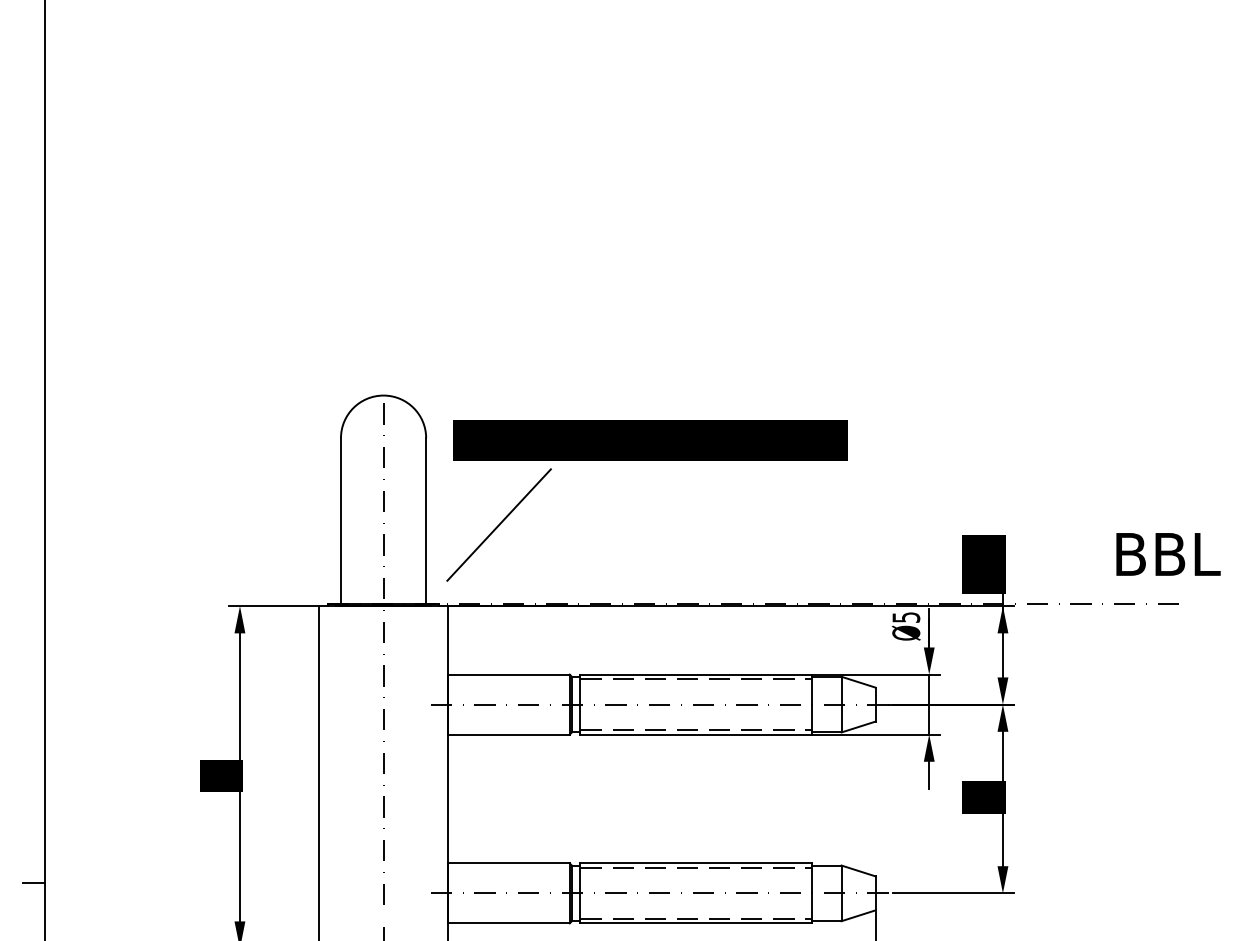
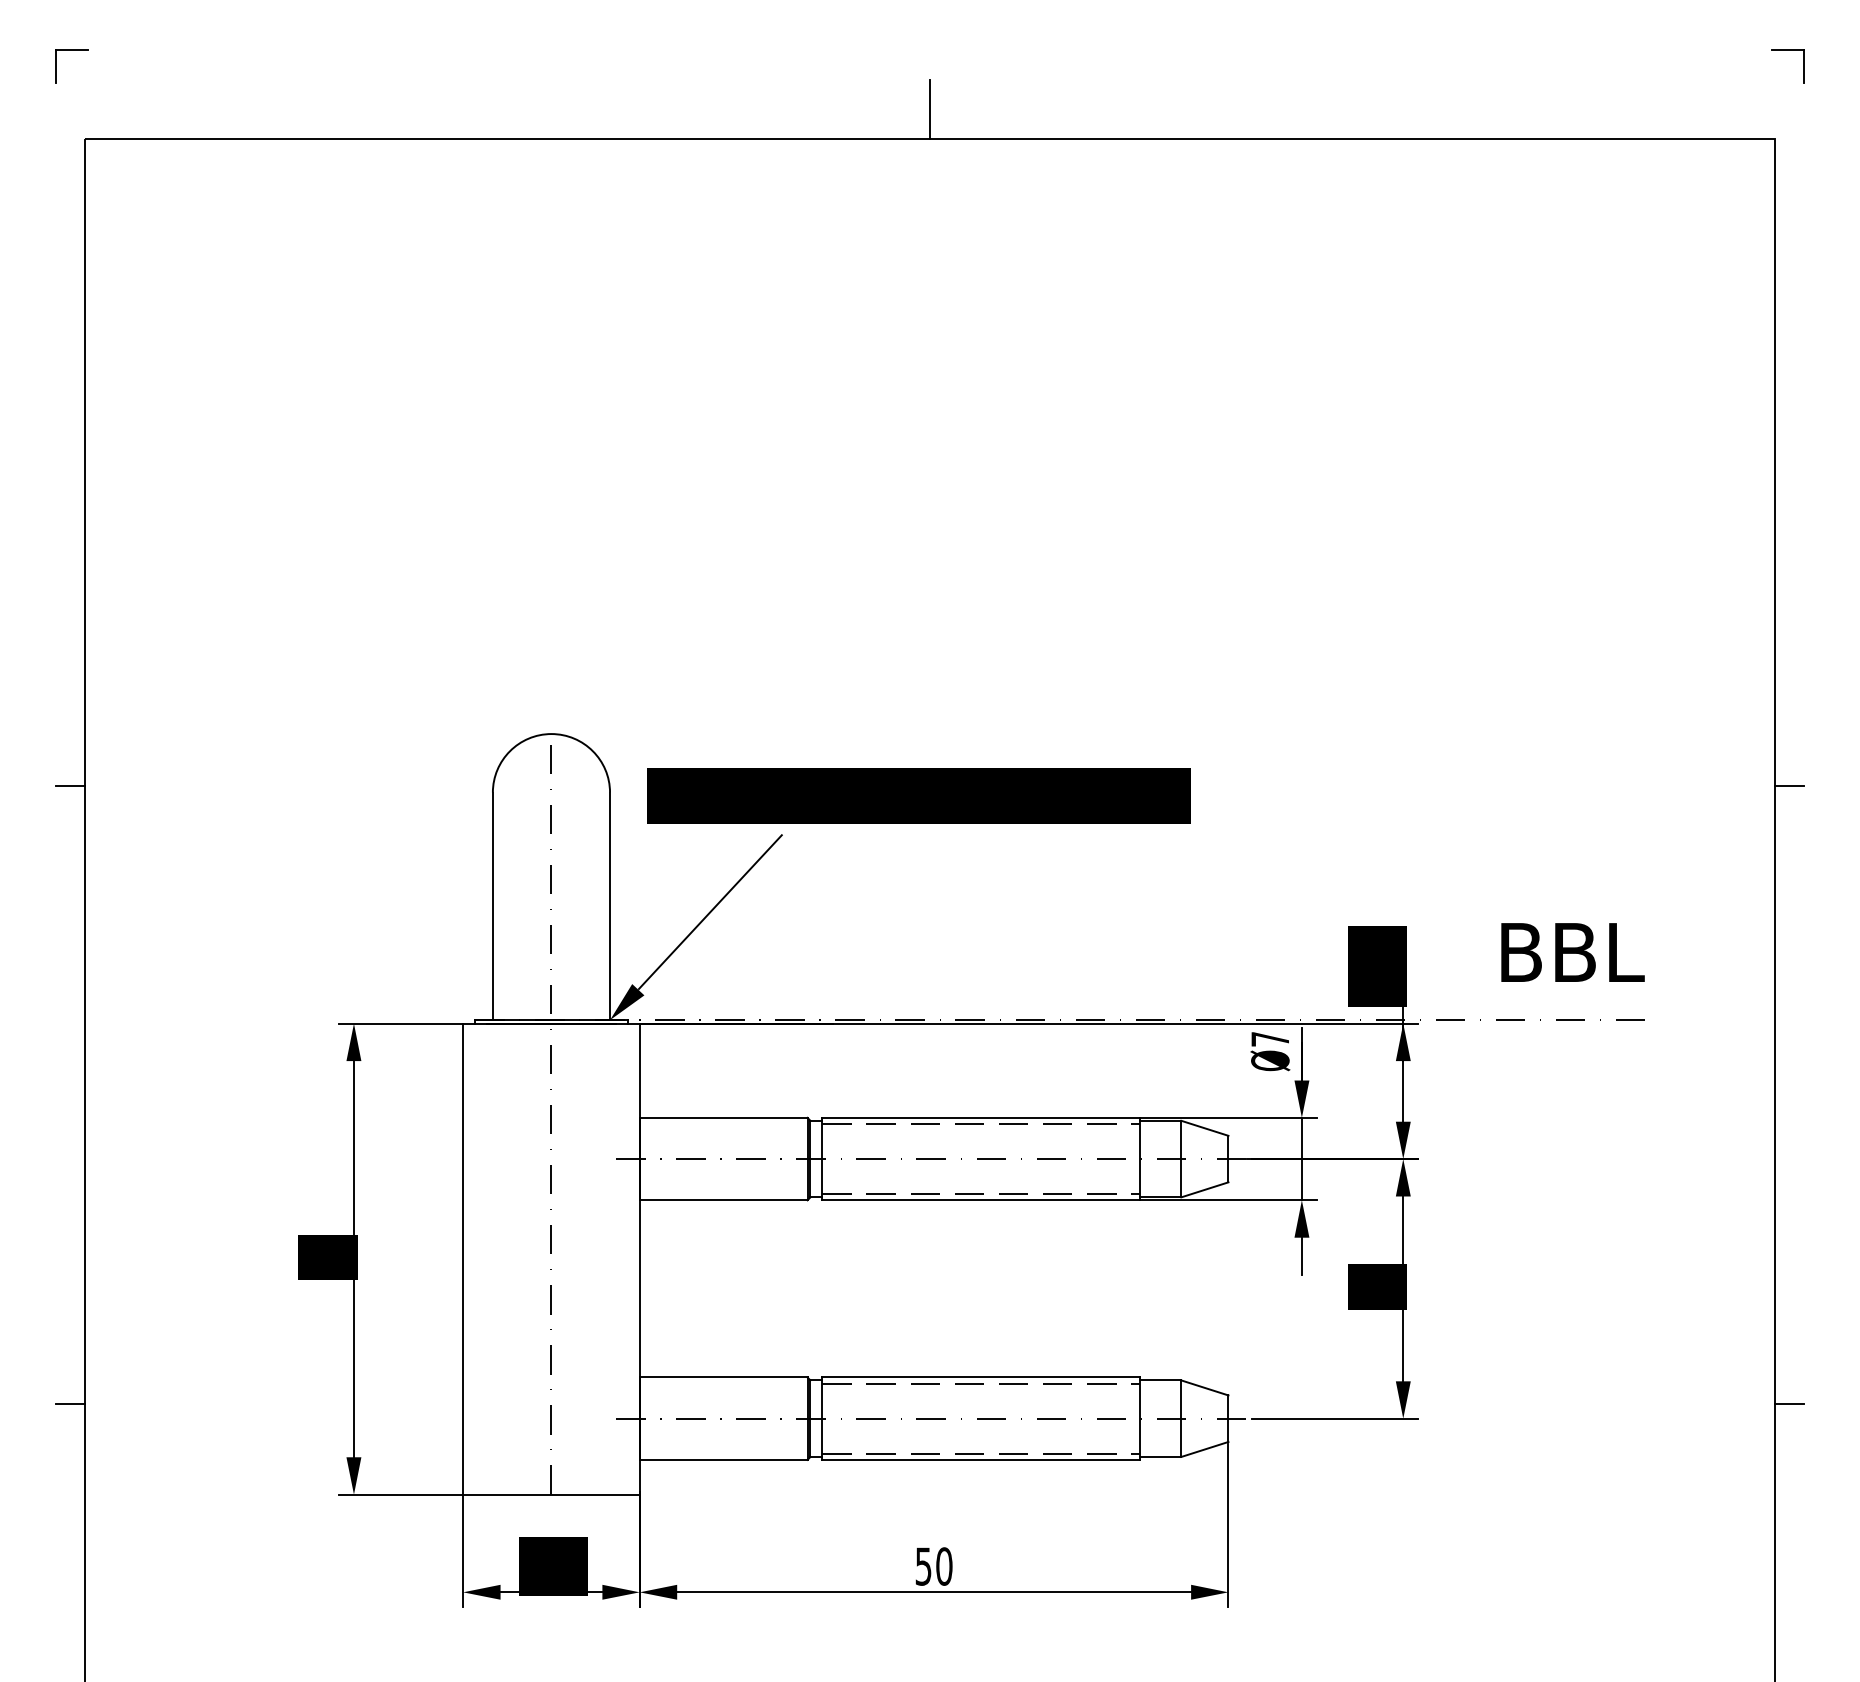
line: (33, 433) -> (70, 786), added
text: (1168, 554) -> (1572, 952), moved
fill: (438, 590) -> (627, 1002), added
text: (906, 617) -> (1270, 1039), Ø5 -> Ø7

